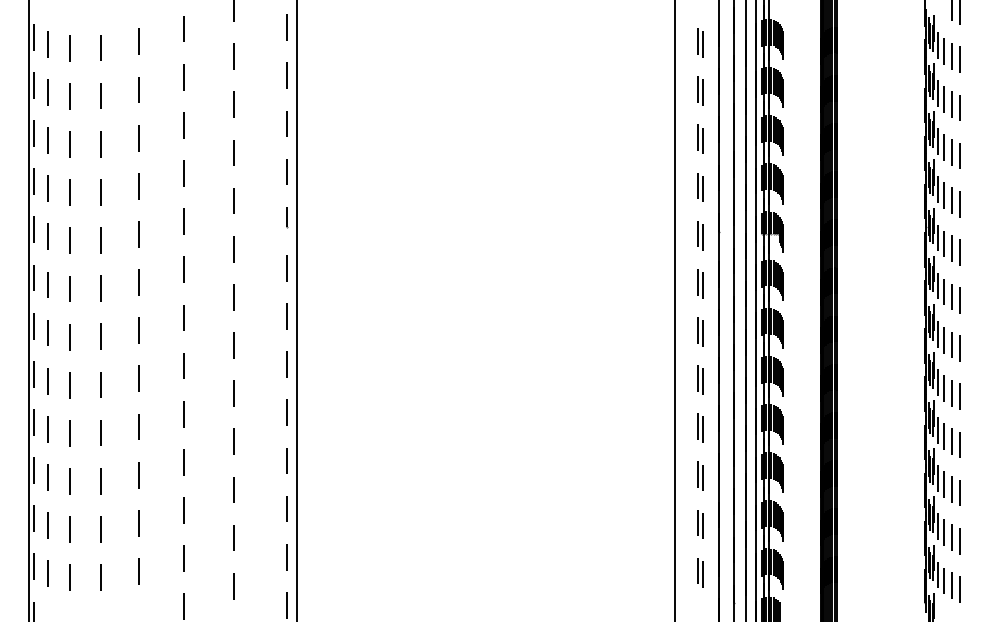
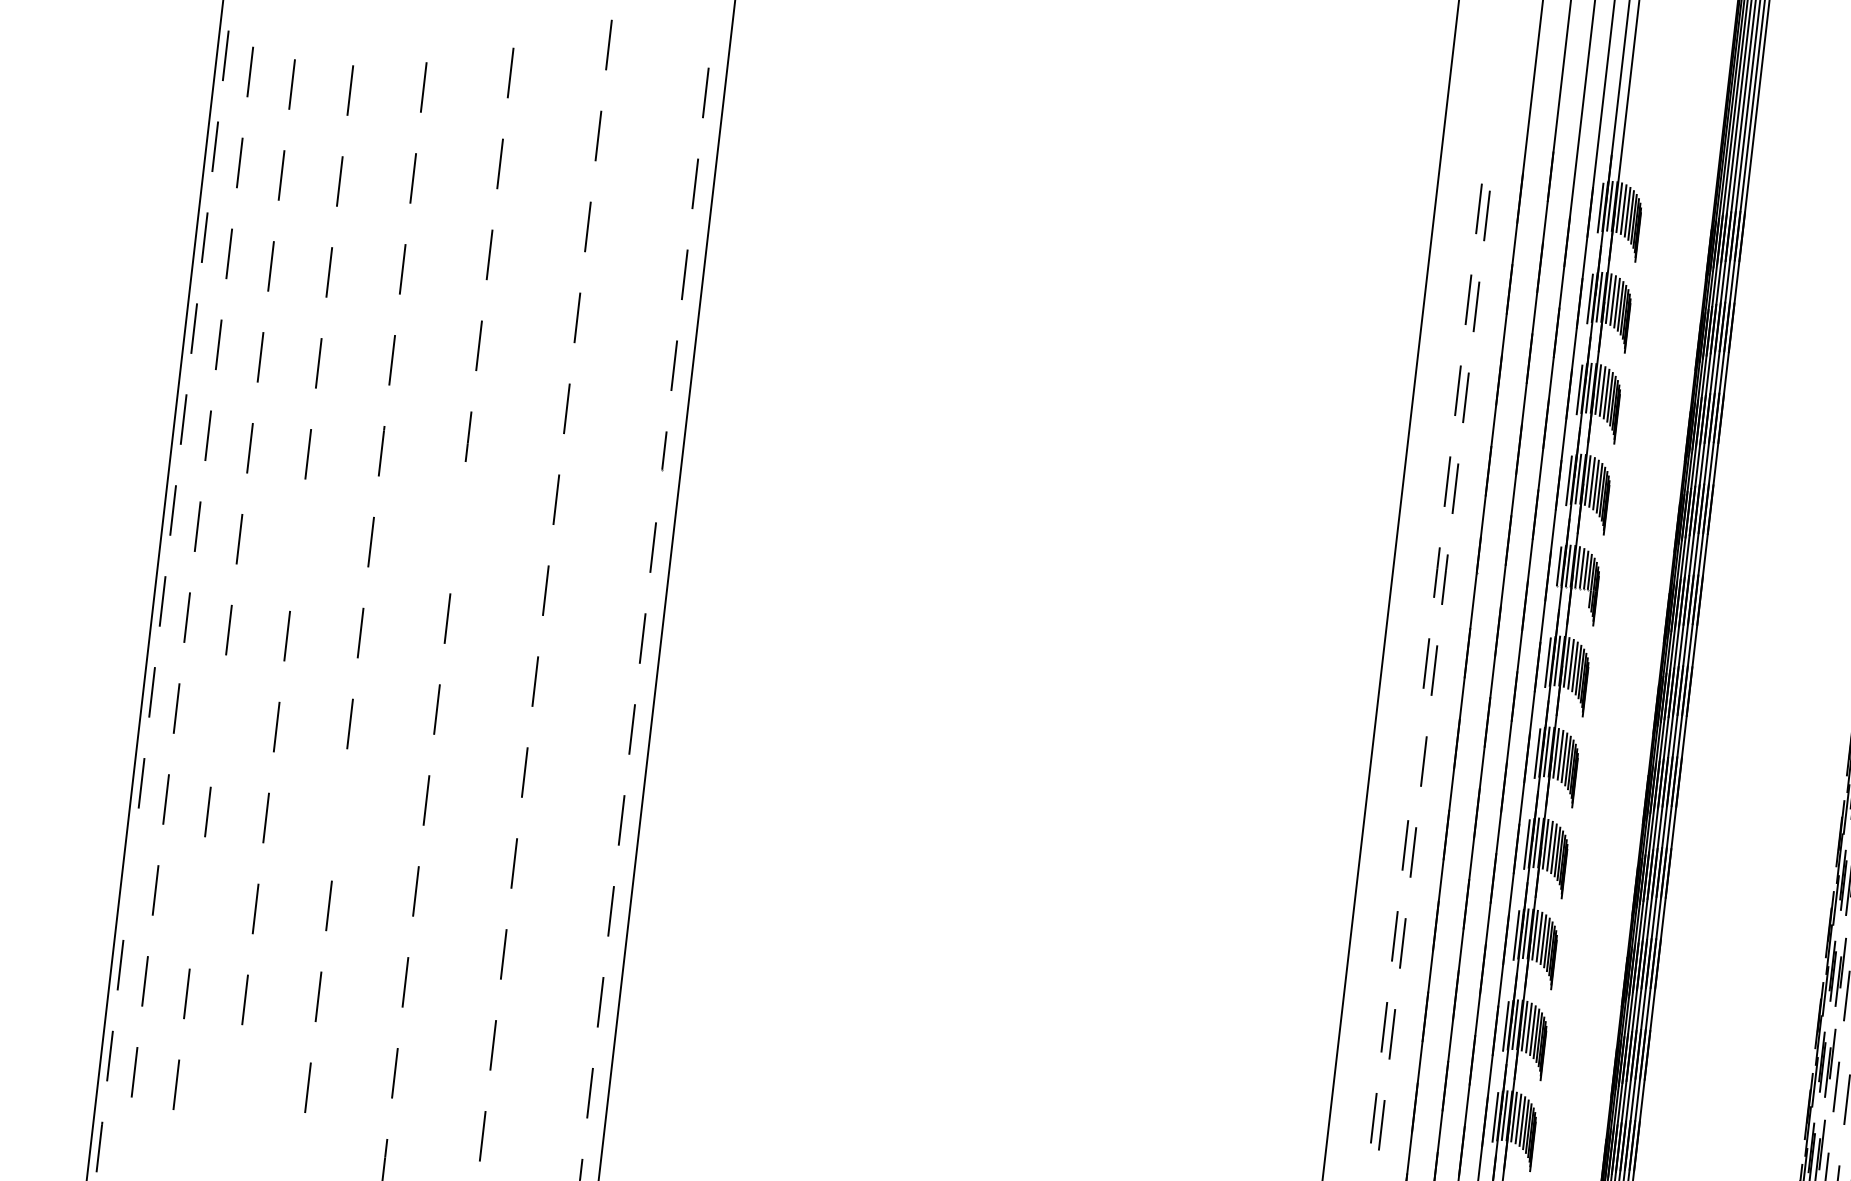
line: (183, 269) -> (457, 527), removed
line: (101, 288) -> (298, 545), removed
line: (698, 329) -> (1416, 752), removed
line: (69, 385) -> (216, 721), removed
line: (139, 426) -> (339, 814), removed
line: (34, 470) -> (131, 874), removed
line: (69, 481) -> (195, 902), removed
line: (100, 577) -> (233, 1090), removed

